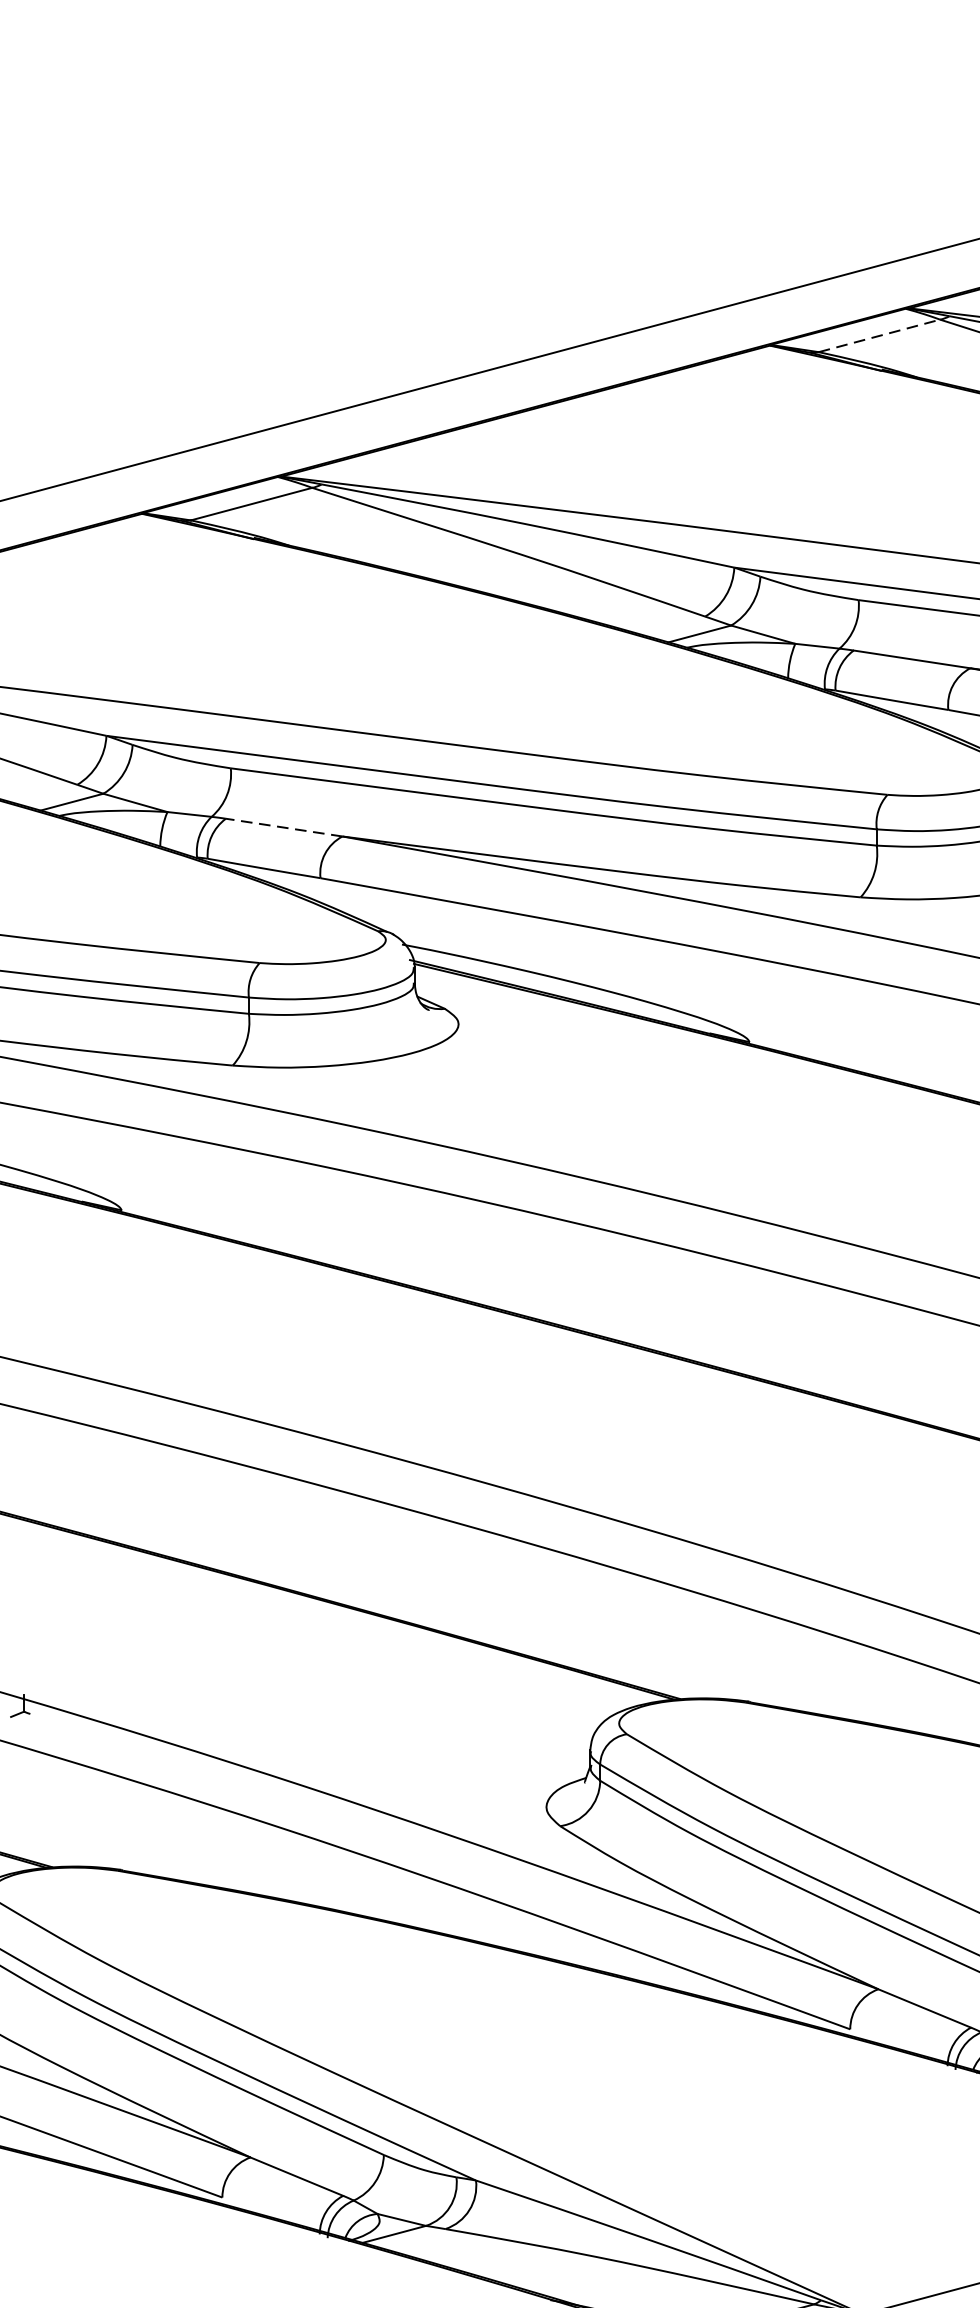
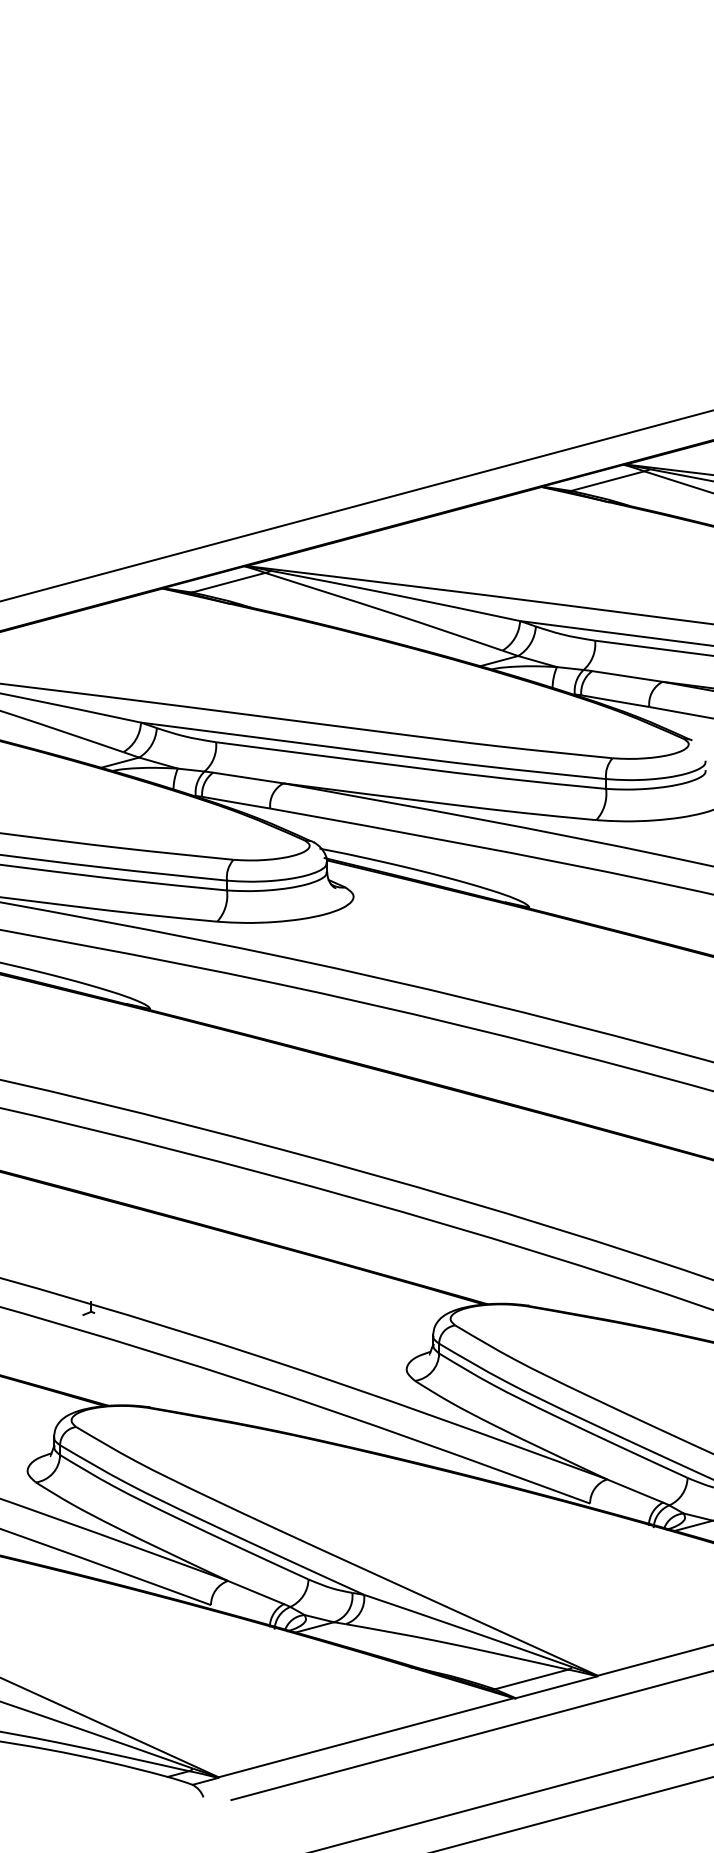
line: (879, 336) -> (607, 481), dashed -> solid
line: (284, 828) -> (248, 778), dashed -> solid

